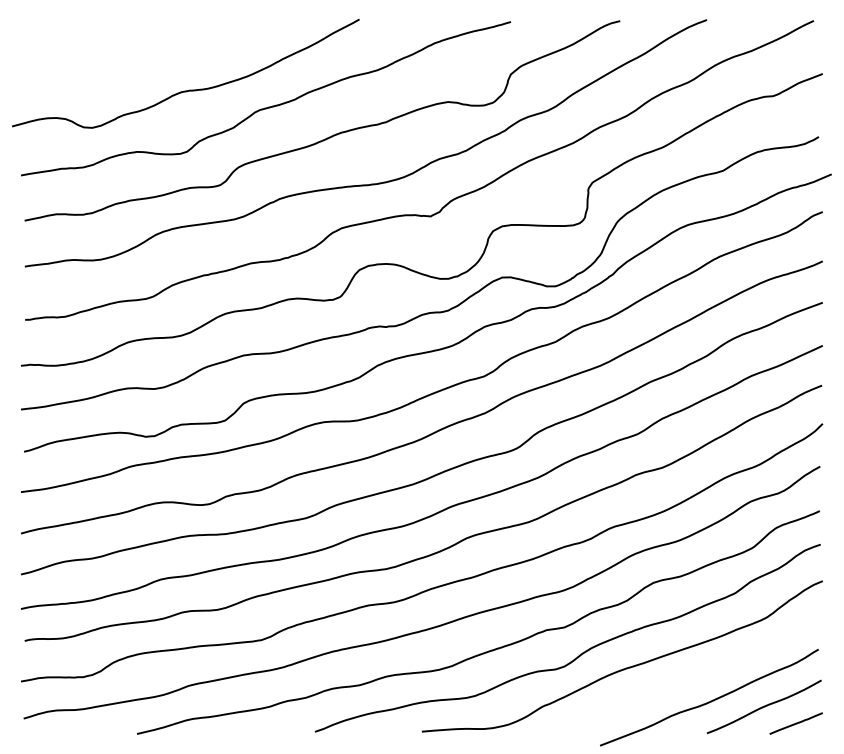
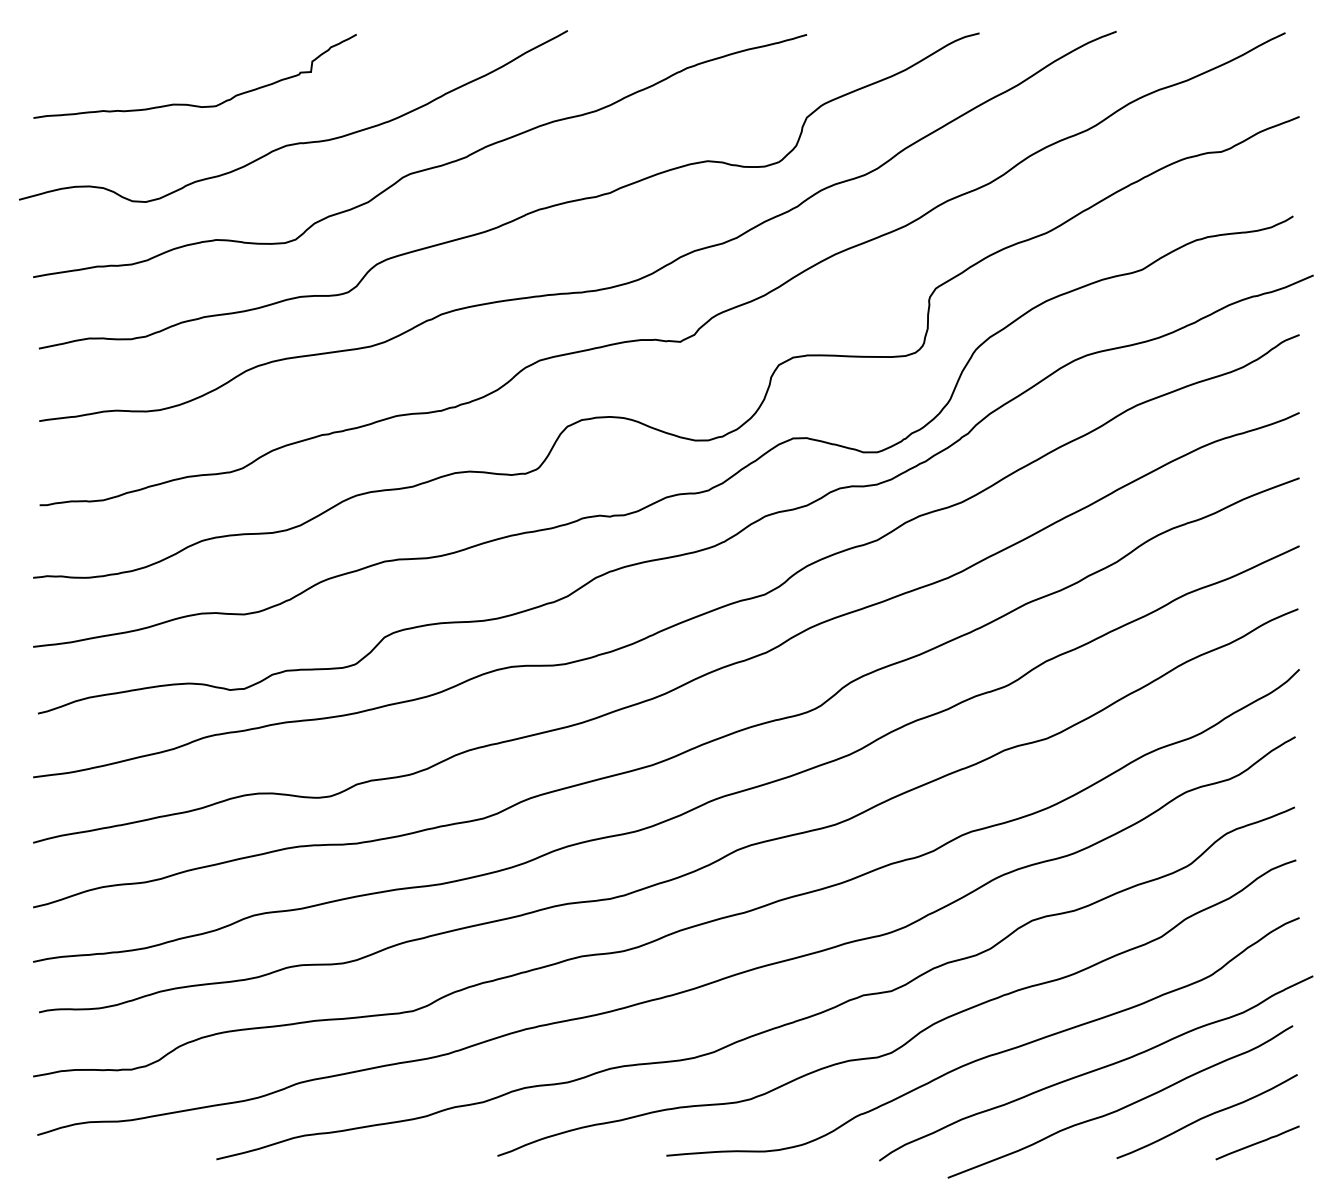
curve: (121, 65) -> (191, 103), added
curve: (693, 676) -> (1095, 1068), added

